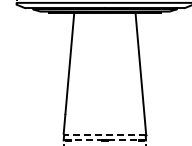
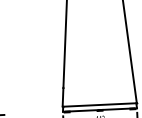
line: (104, 134) -> (99, 104), dashed -> solid
line: (105, 140) -> (100, 110), dashed -> solid

